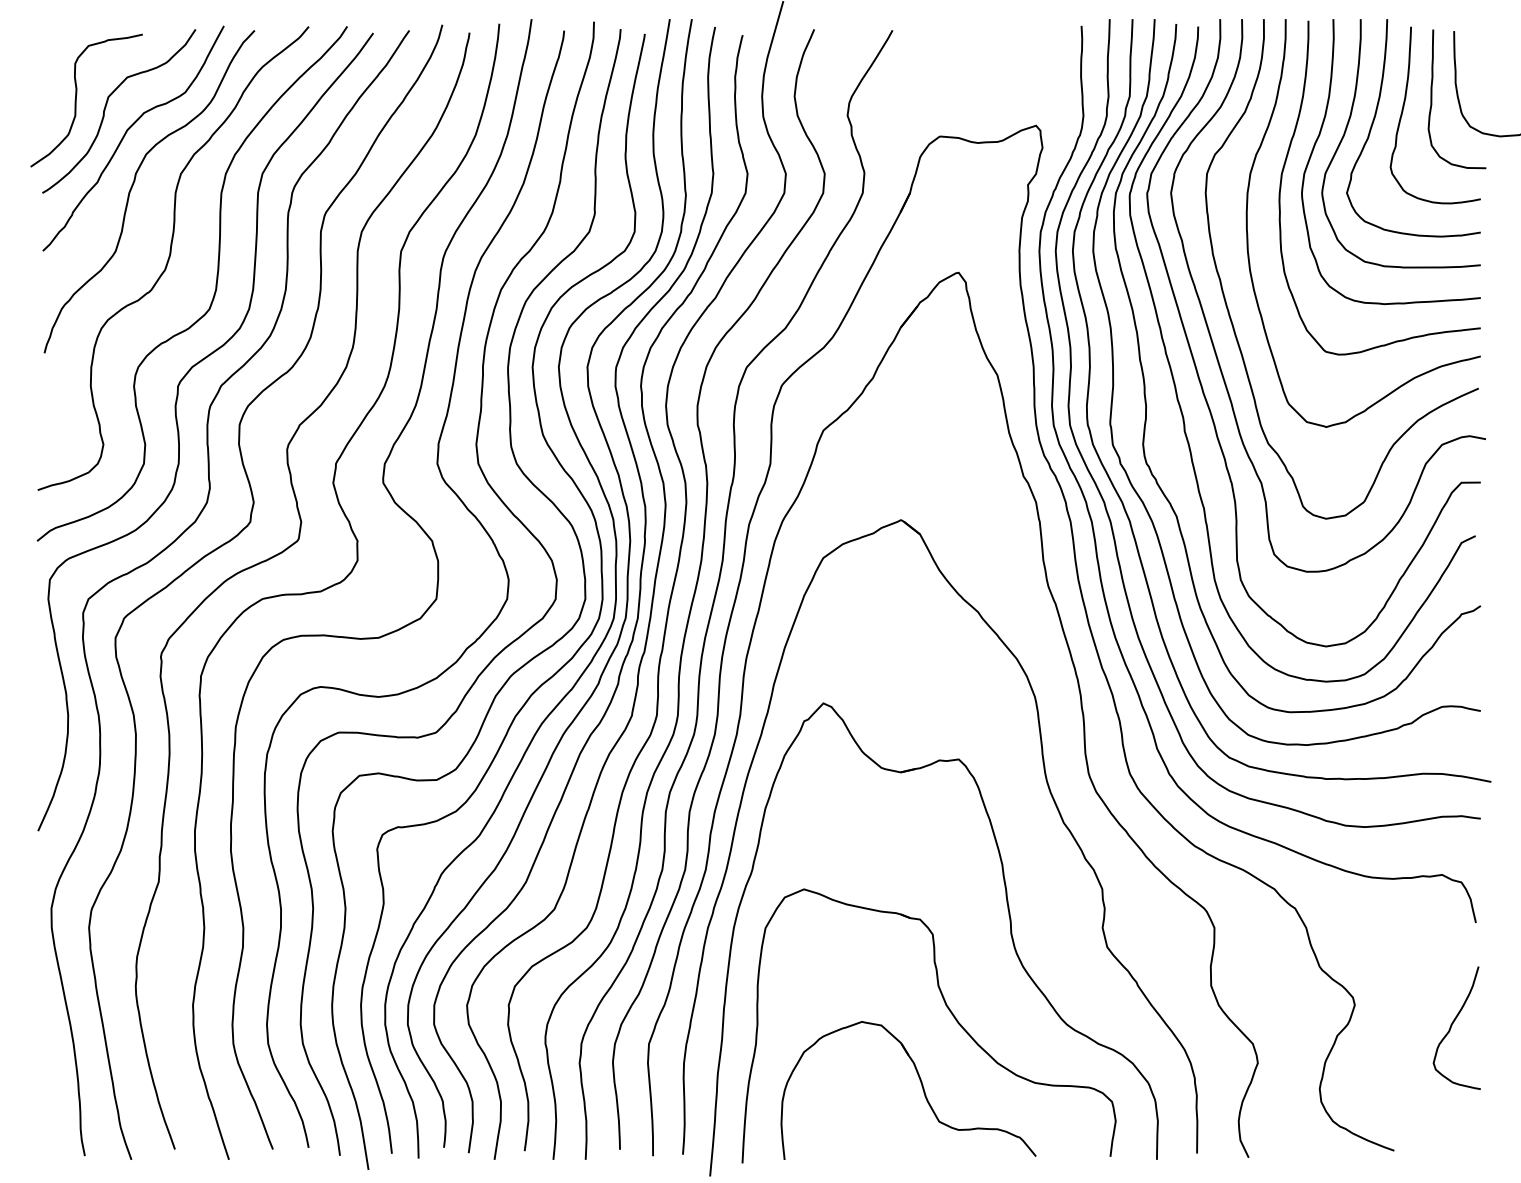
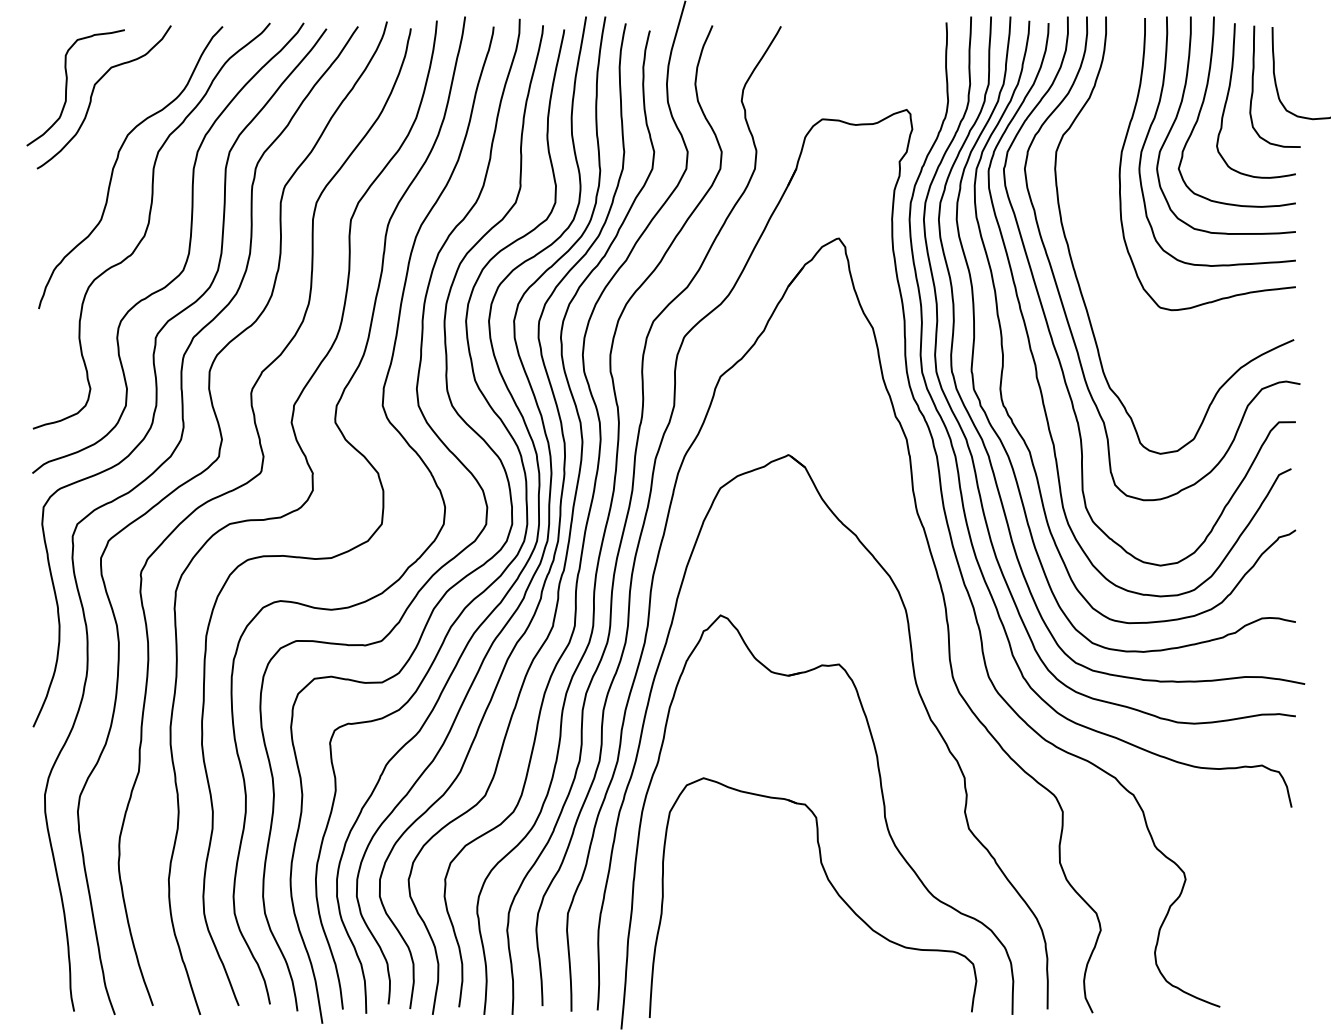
curve: (126, 134) -> (110, 117), removed
curve: (1248, 227) -> (1092, 198), removed
curve: (1451, 1027) -> (1270, 899), removed
part: (920, 1083) -> (805, 948), removed

